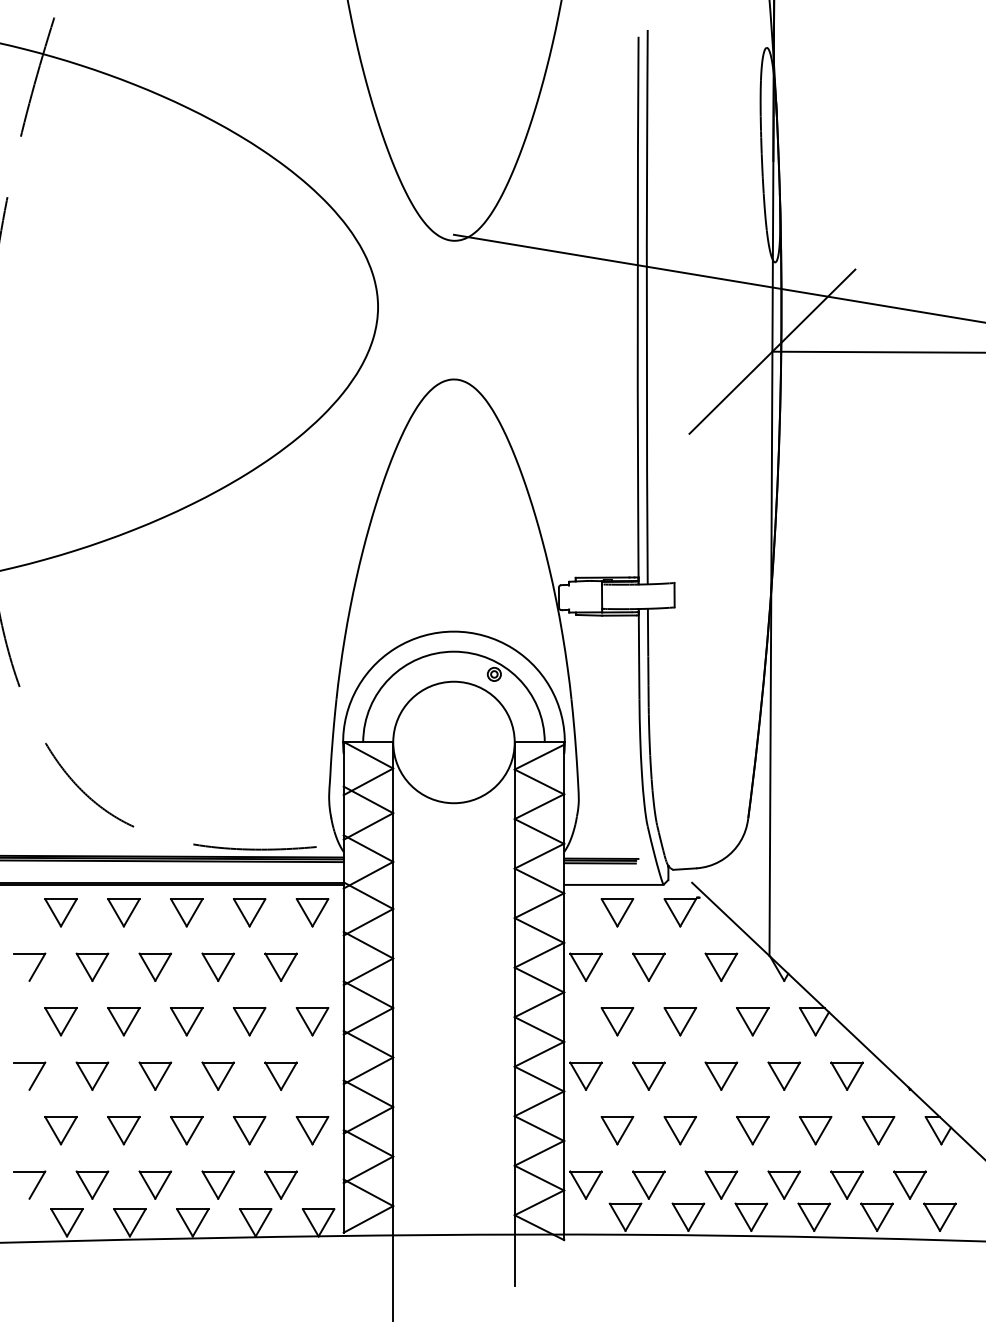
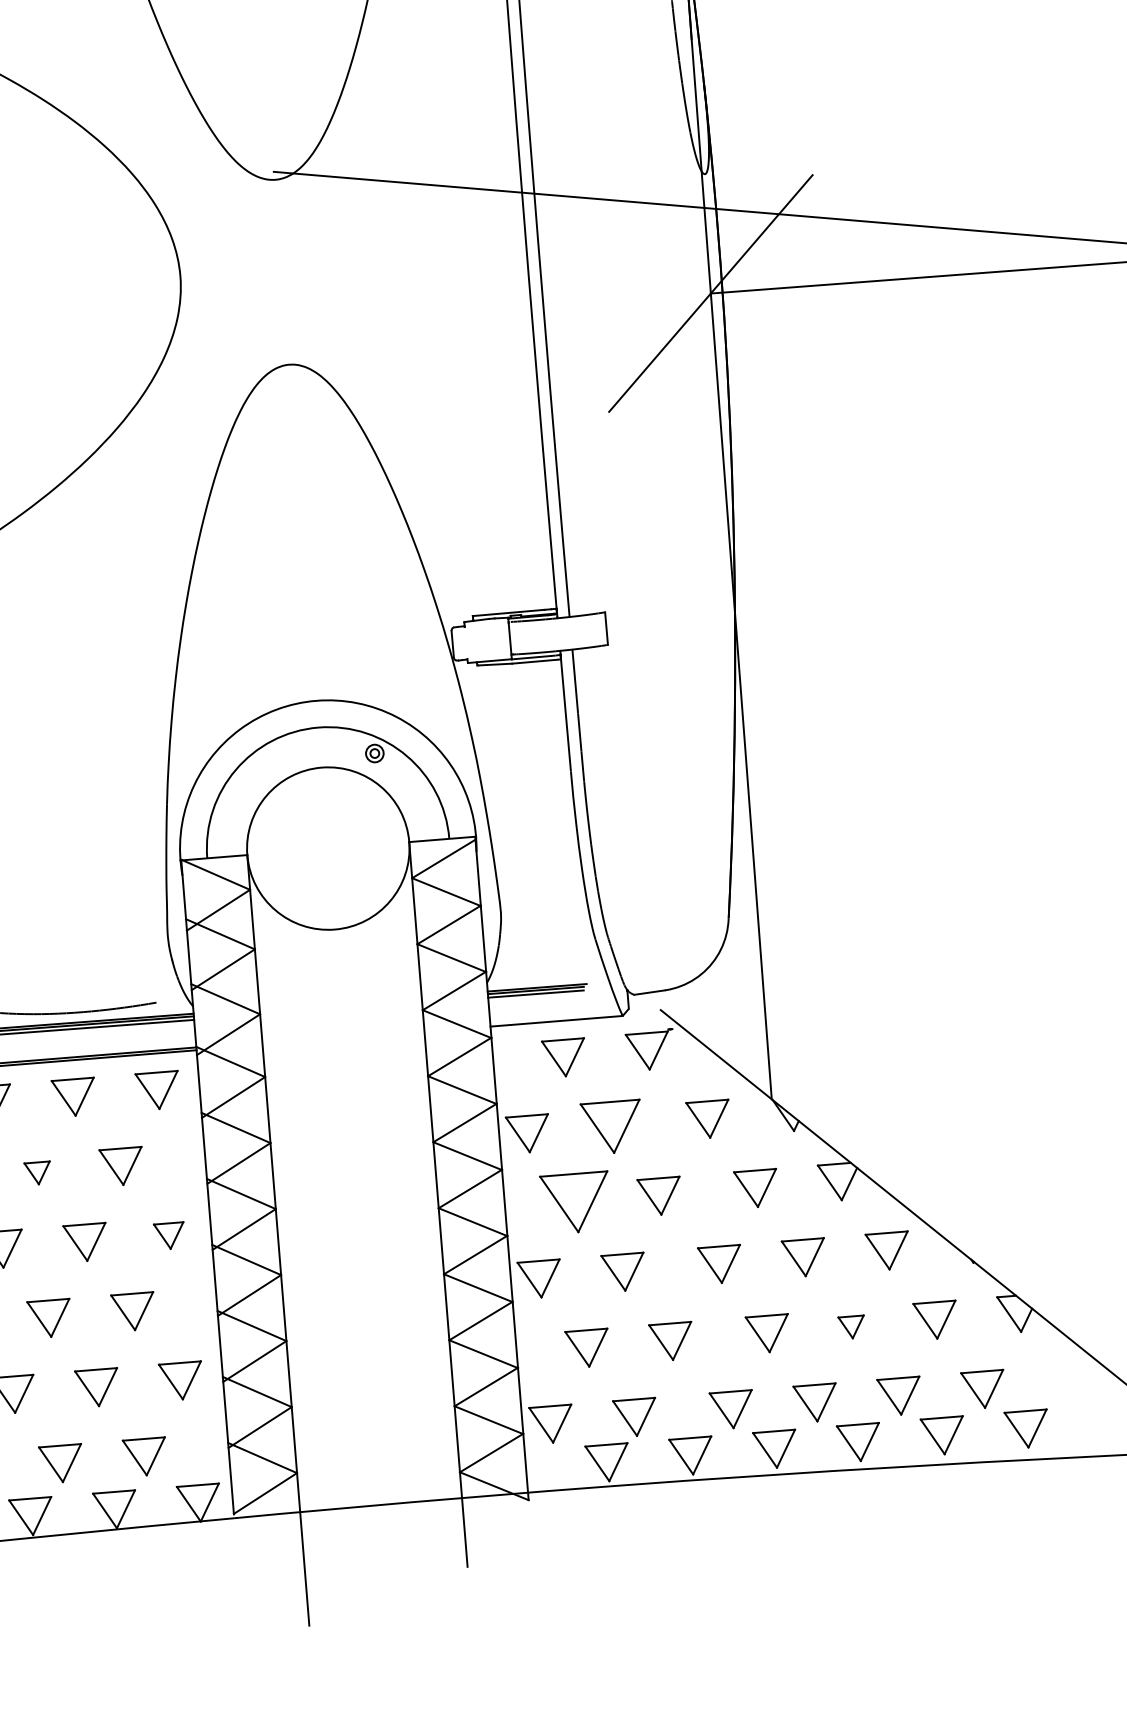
part: (217, 966) -> (37, 1172), size x0.6
part: (648, 966) -> (611, 1126), size x1.4
part: (312, 1021) -> (169, 1235), size x0.7
part: (617, 1021) -> (576, 1202), size x1.6
part: (815, 1130) -> (851, 1327), size x0.6

